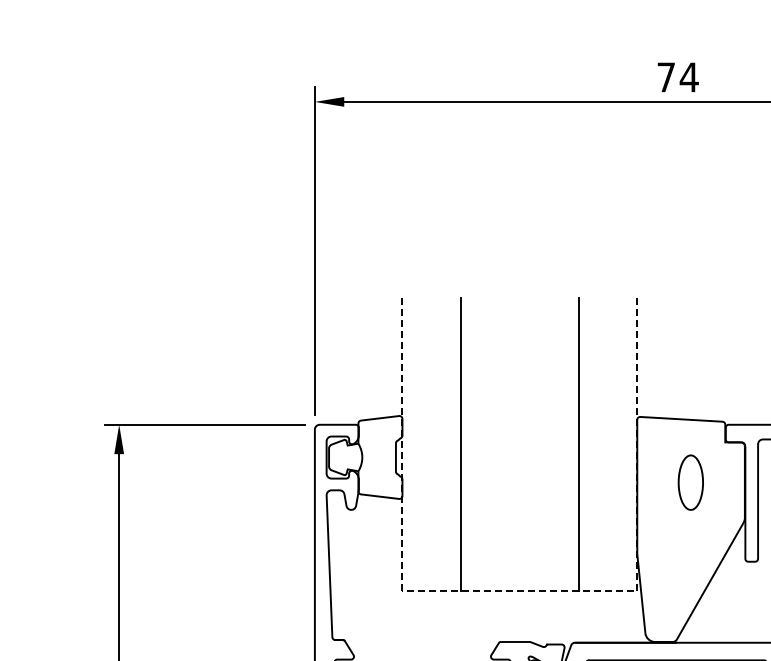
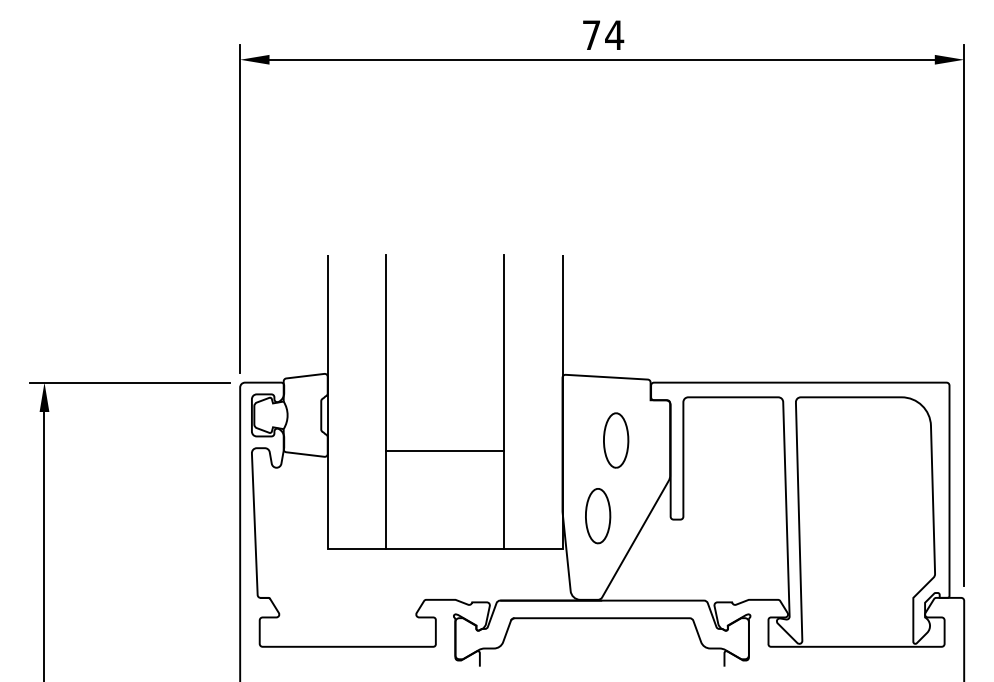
line: (519, 493) -> (444, 451), added
part: (673, 558) -> (598, 516), added
line: (519, 590) -> (444, 548), dashed -> solid

